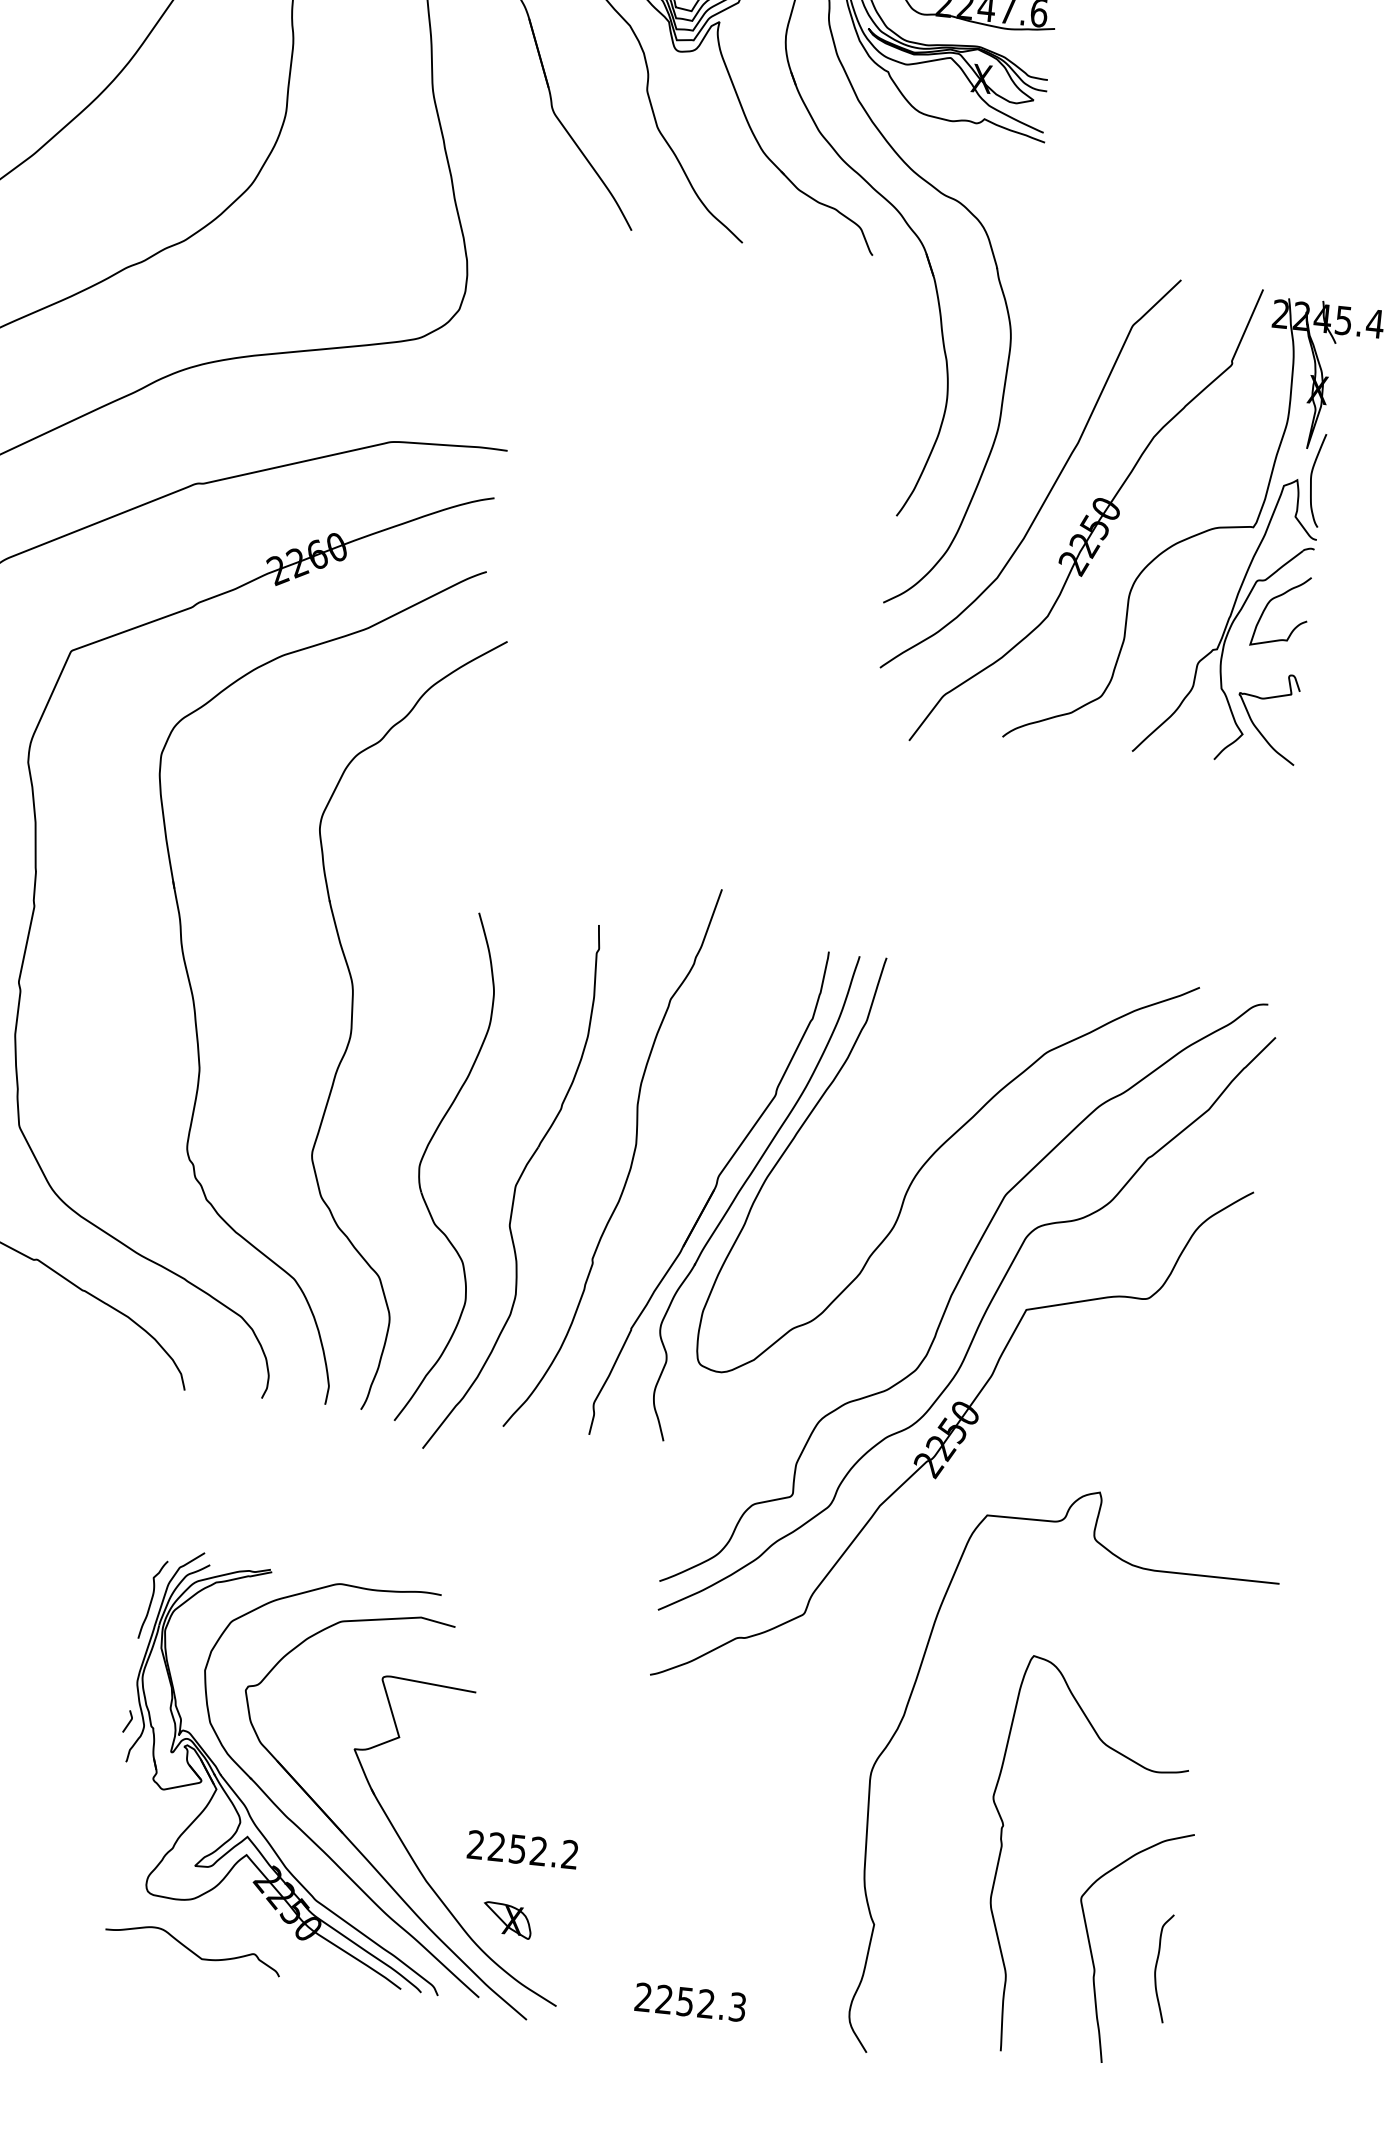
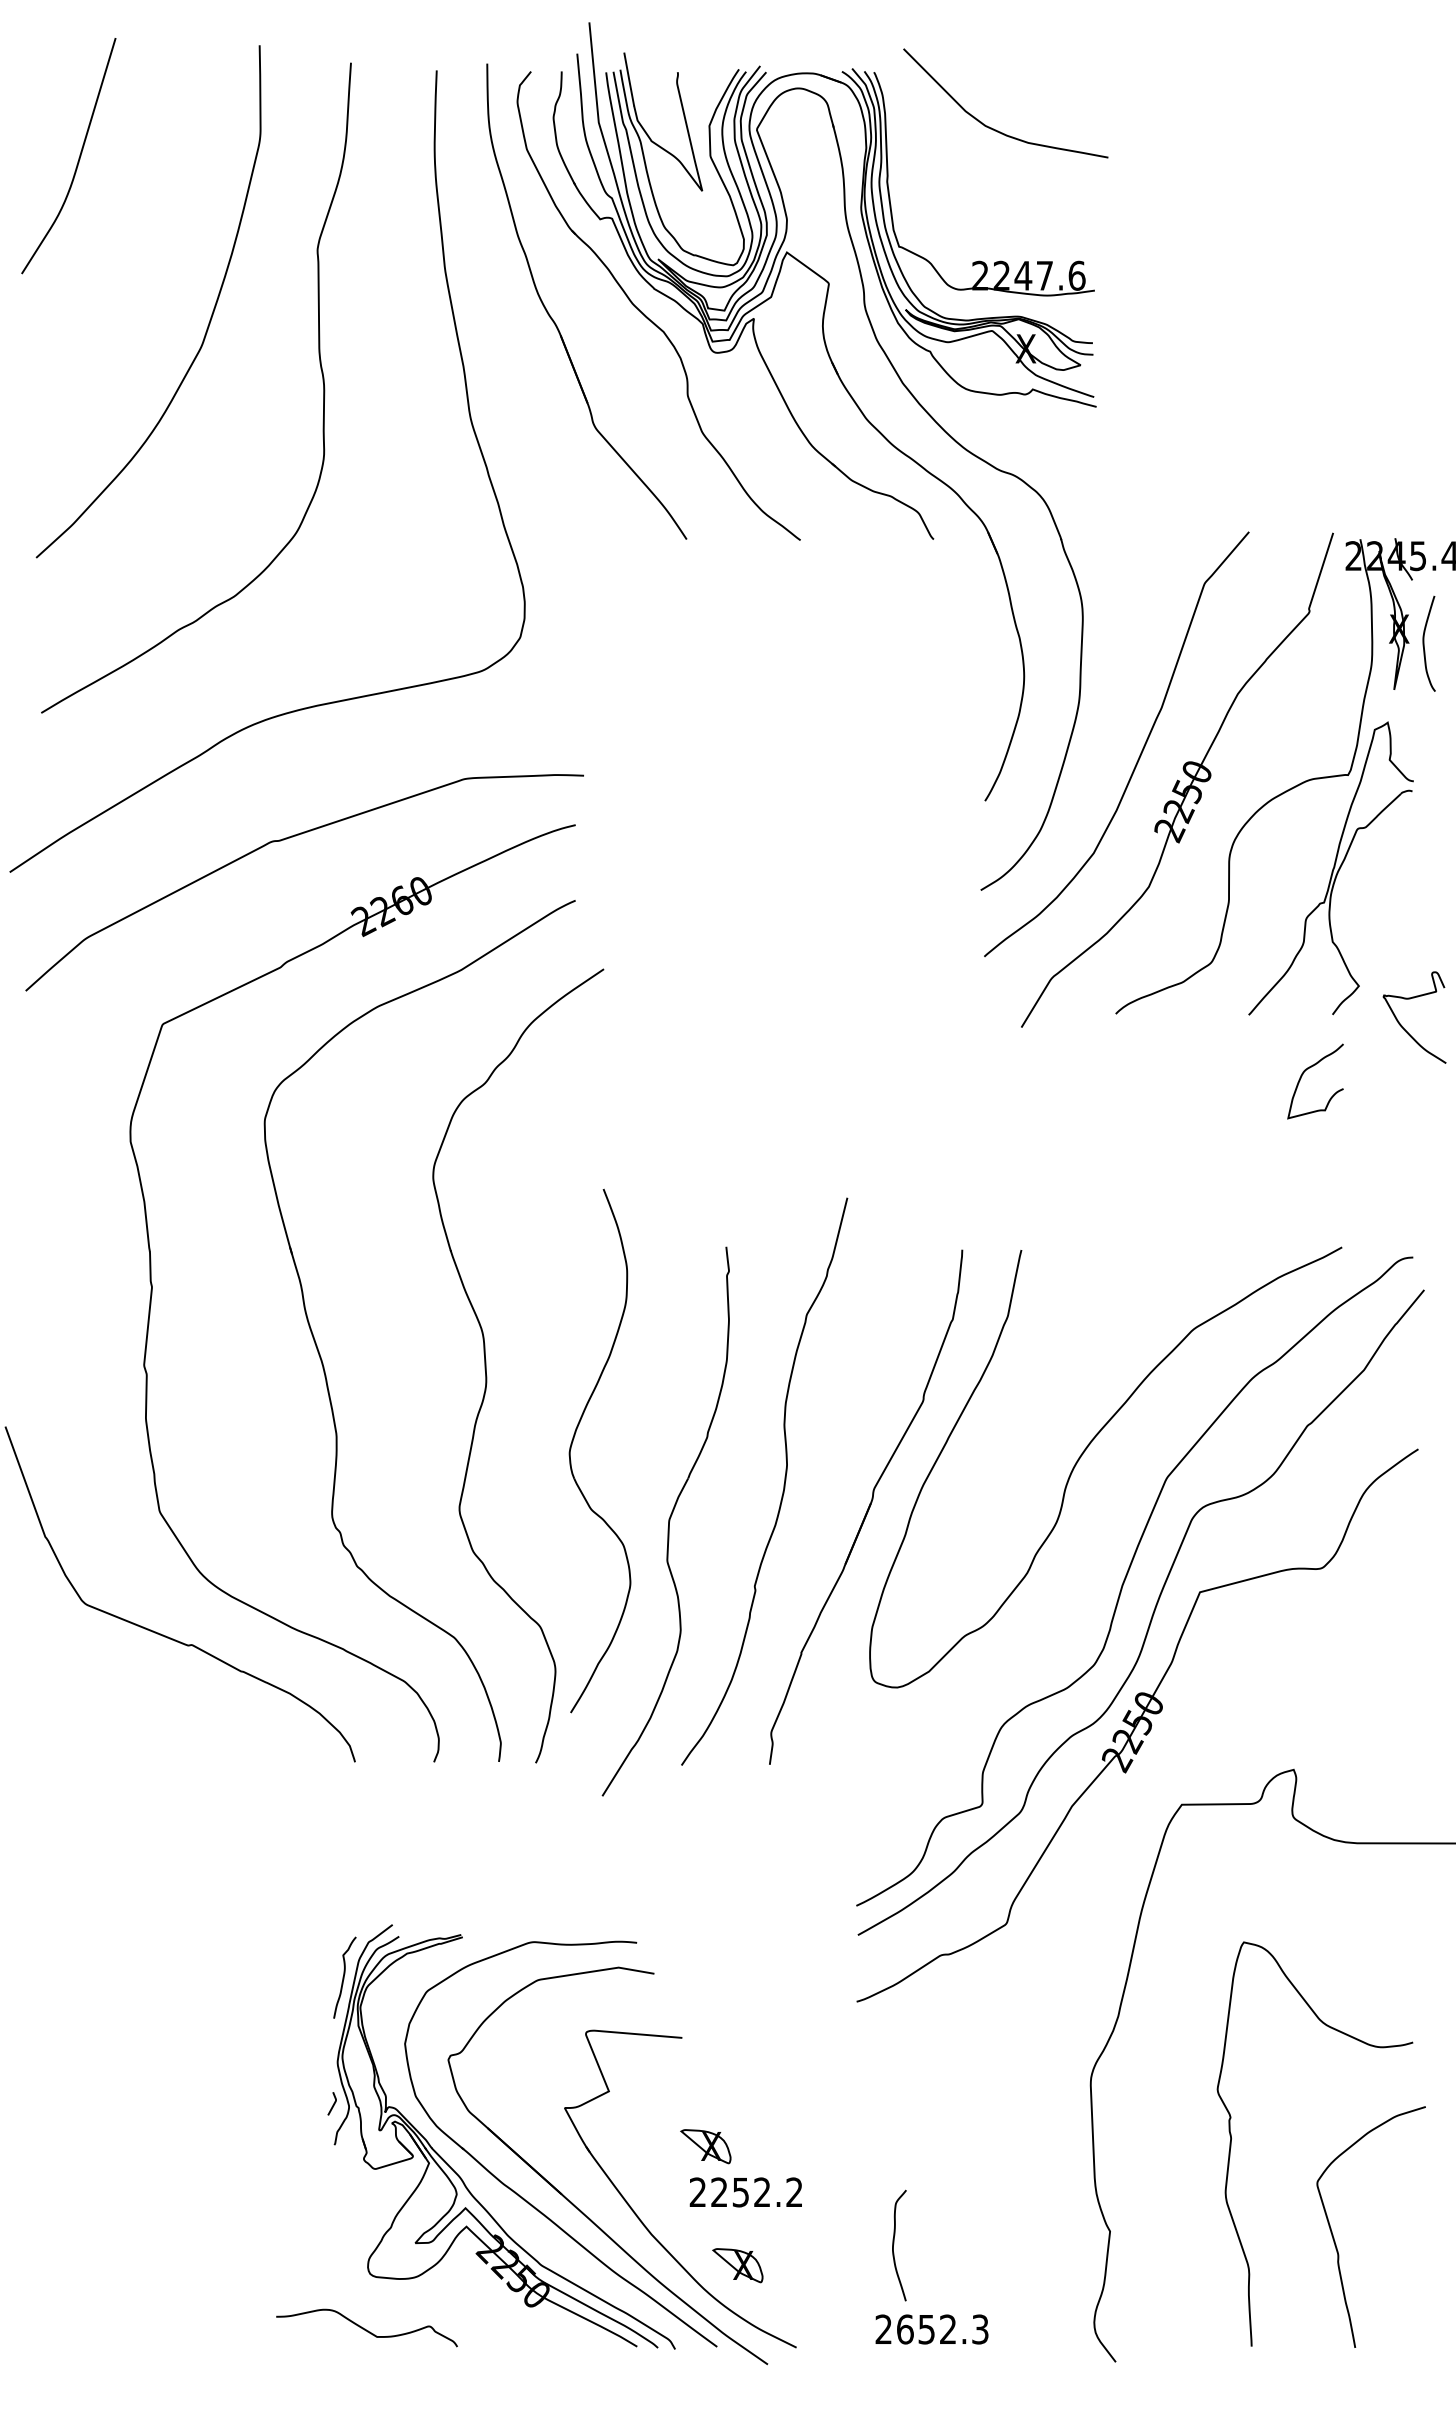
curve: (1311, 479) -> (1424, 643), moved
curve: (1274, 599) -> (1308, 1069), moved
curve: (1255, 724) -> (1402, 1025), moved
part: (422, 1159) -> (572, 1445), moved
part: (741, 1189) -> (898, 1500), removed
part: (487, 1800) -> (705, 2146), added
curve: (191, 1949) -> (365, 2328), moved
curve: (1157, 1966) -> (894, 2244), moved
text: (664, 1999) -> (905, 2329), 2252.3 -> 2652.3

